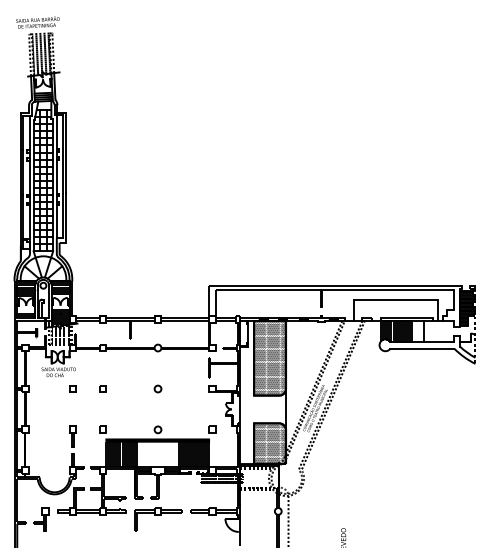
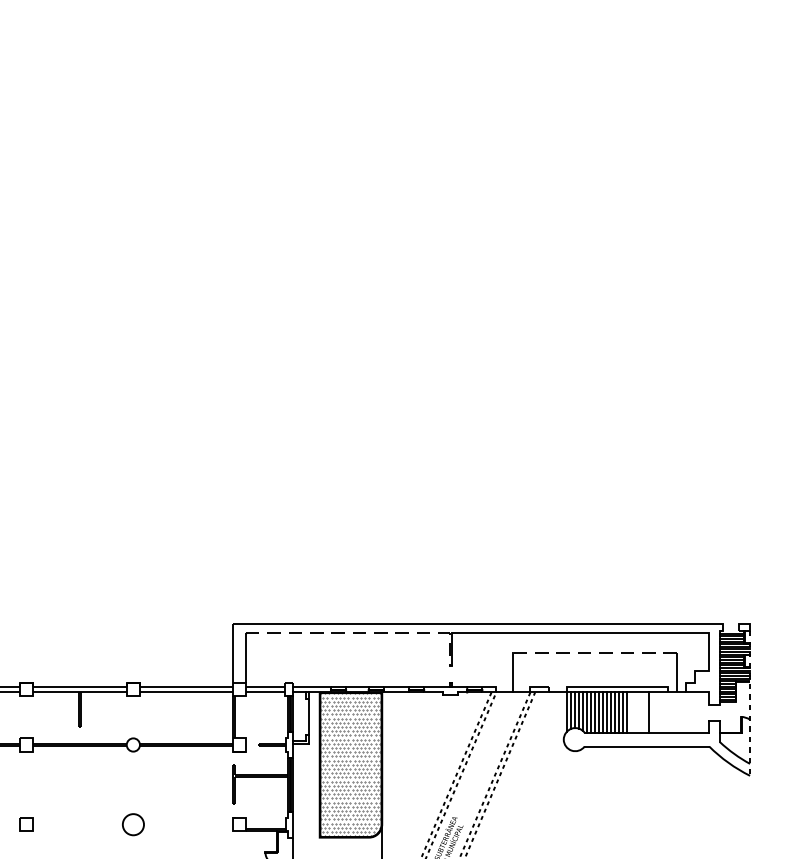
line: (277, 290) -> (365, 633), solid -> dashed
line: (395, 300) -> (594, 652), solid -> dashed
circle: (157, 388) -> (132, 823), size x1.6

